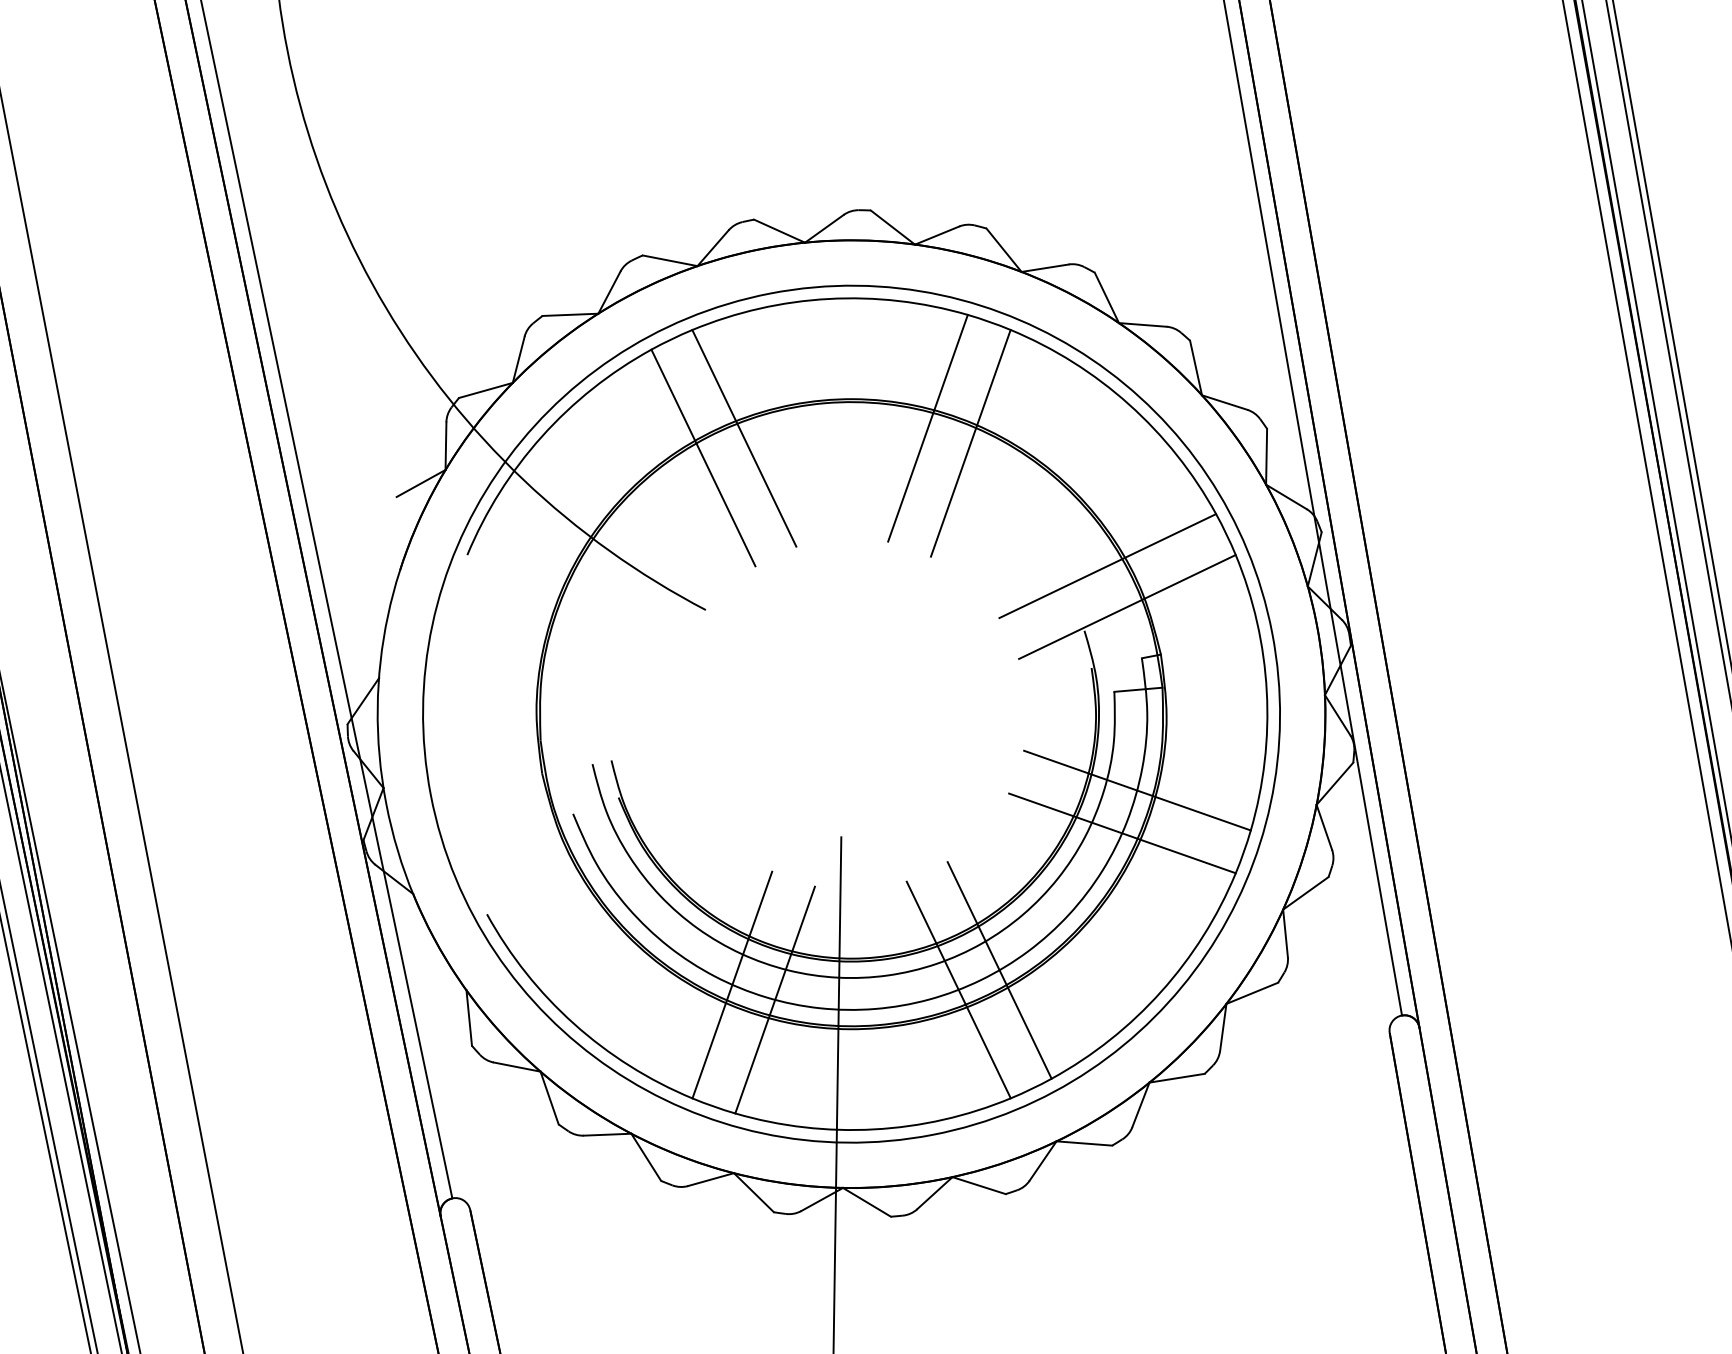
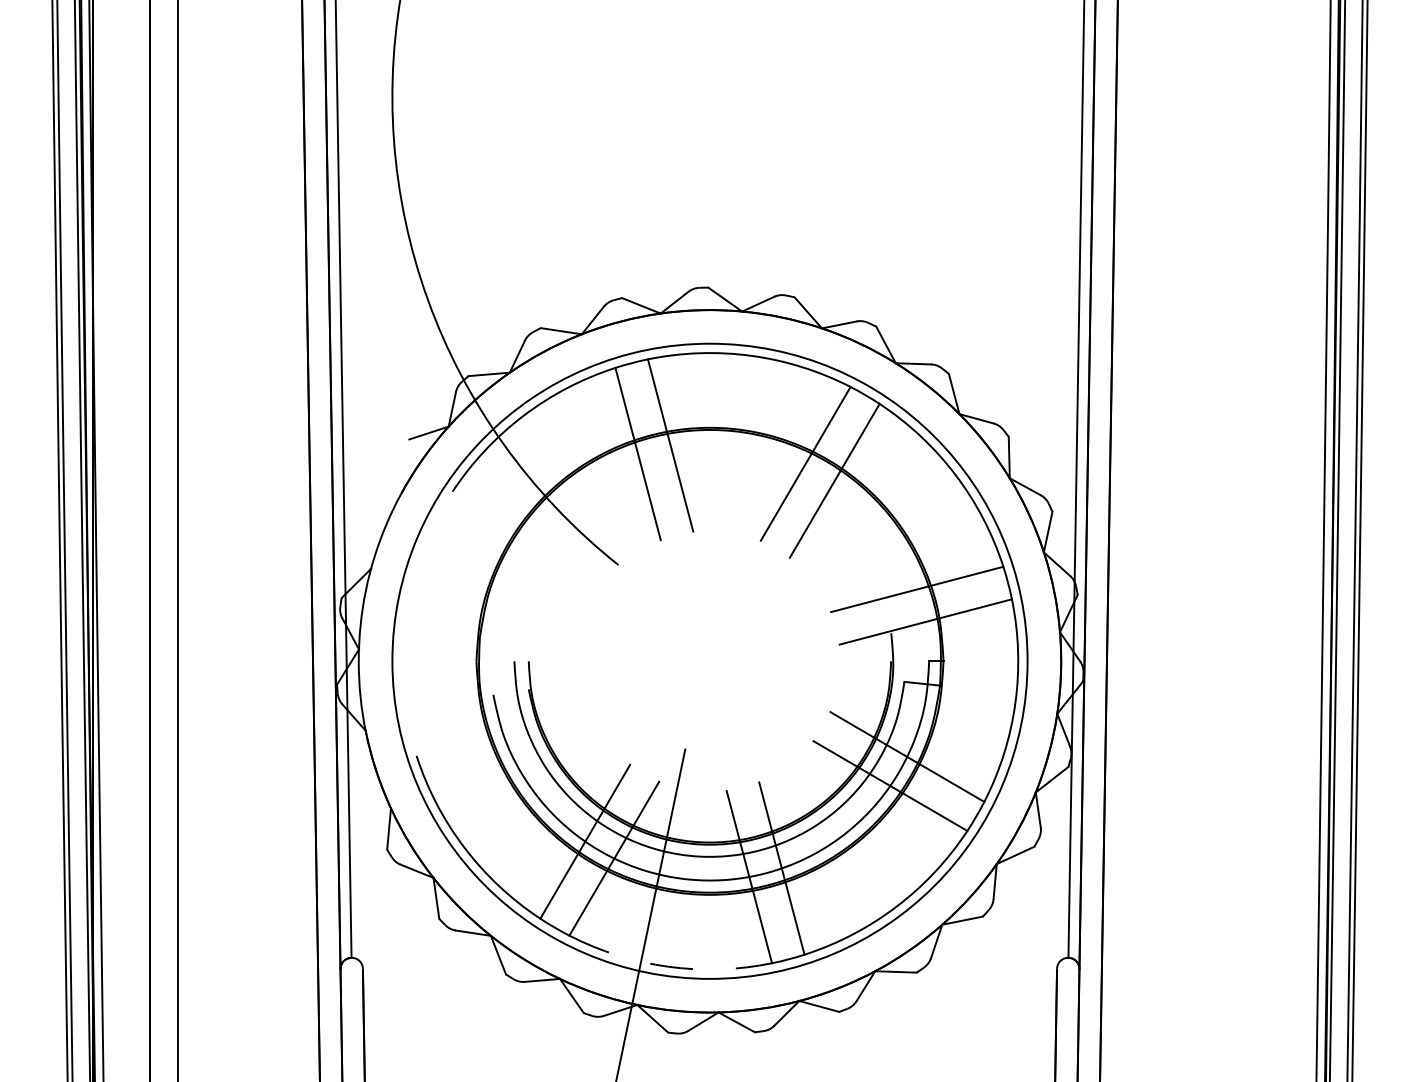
arc: (874, 1129) -> (668, 966), solid -> dashed

